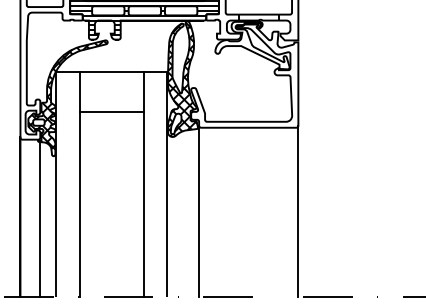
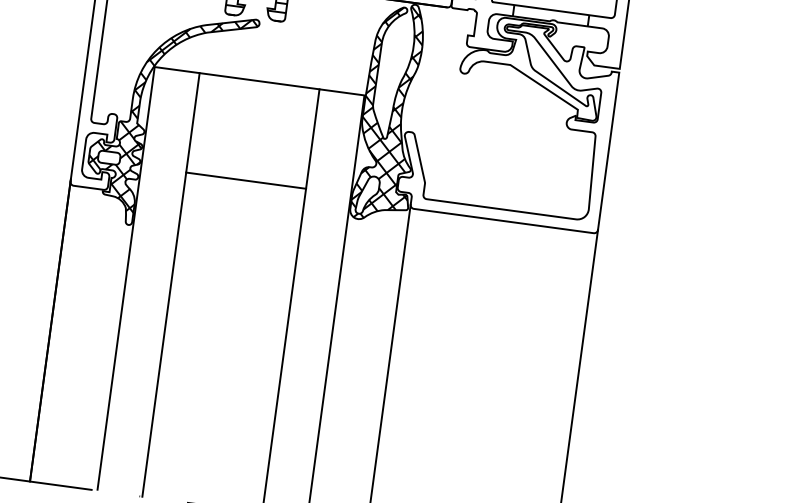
line: (111, 111) -> (245, 179), moved
line: (40, 219) -> (87, 341), removed

